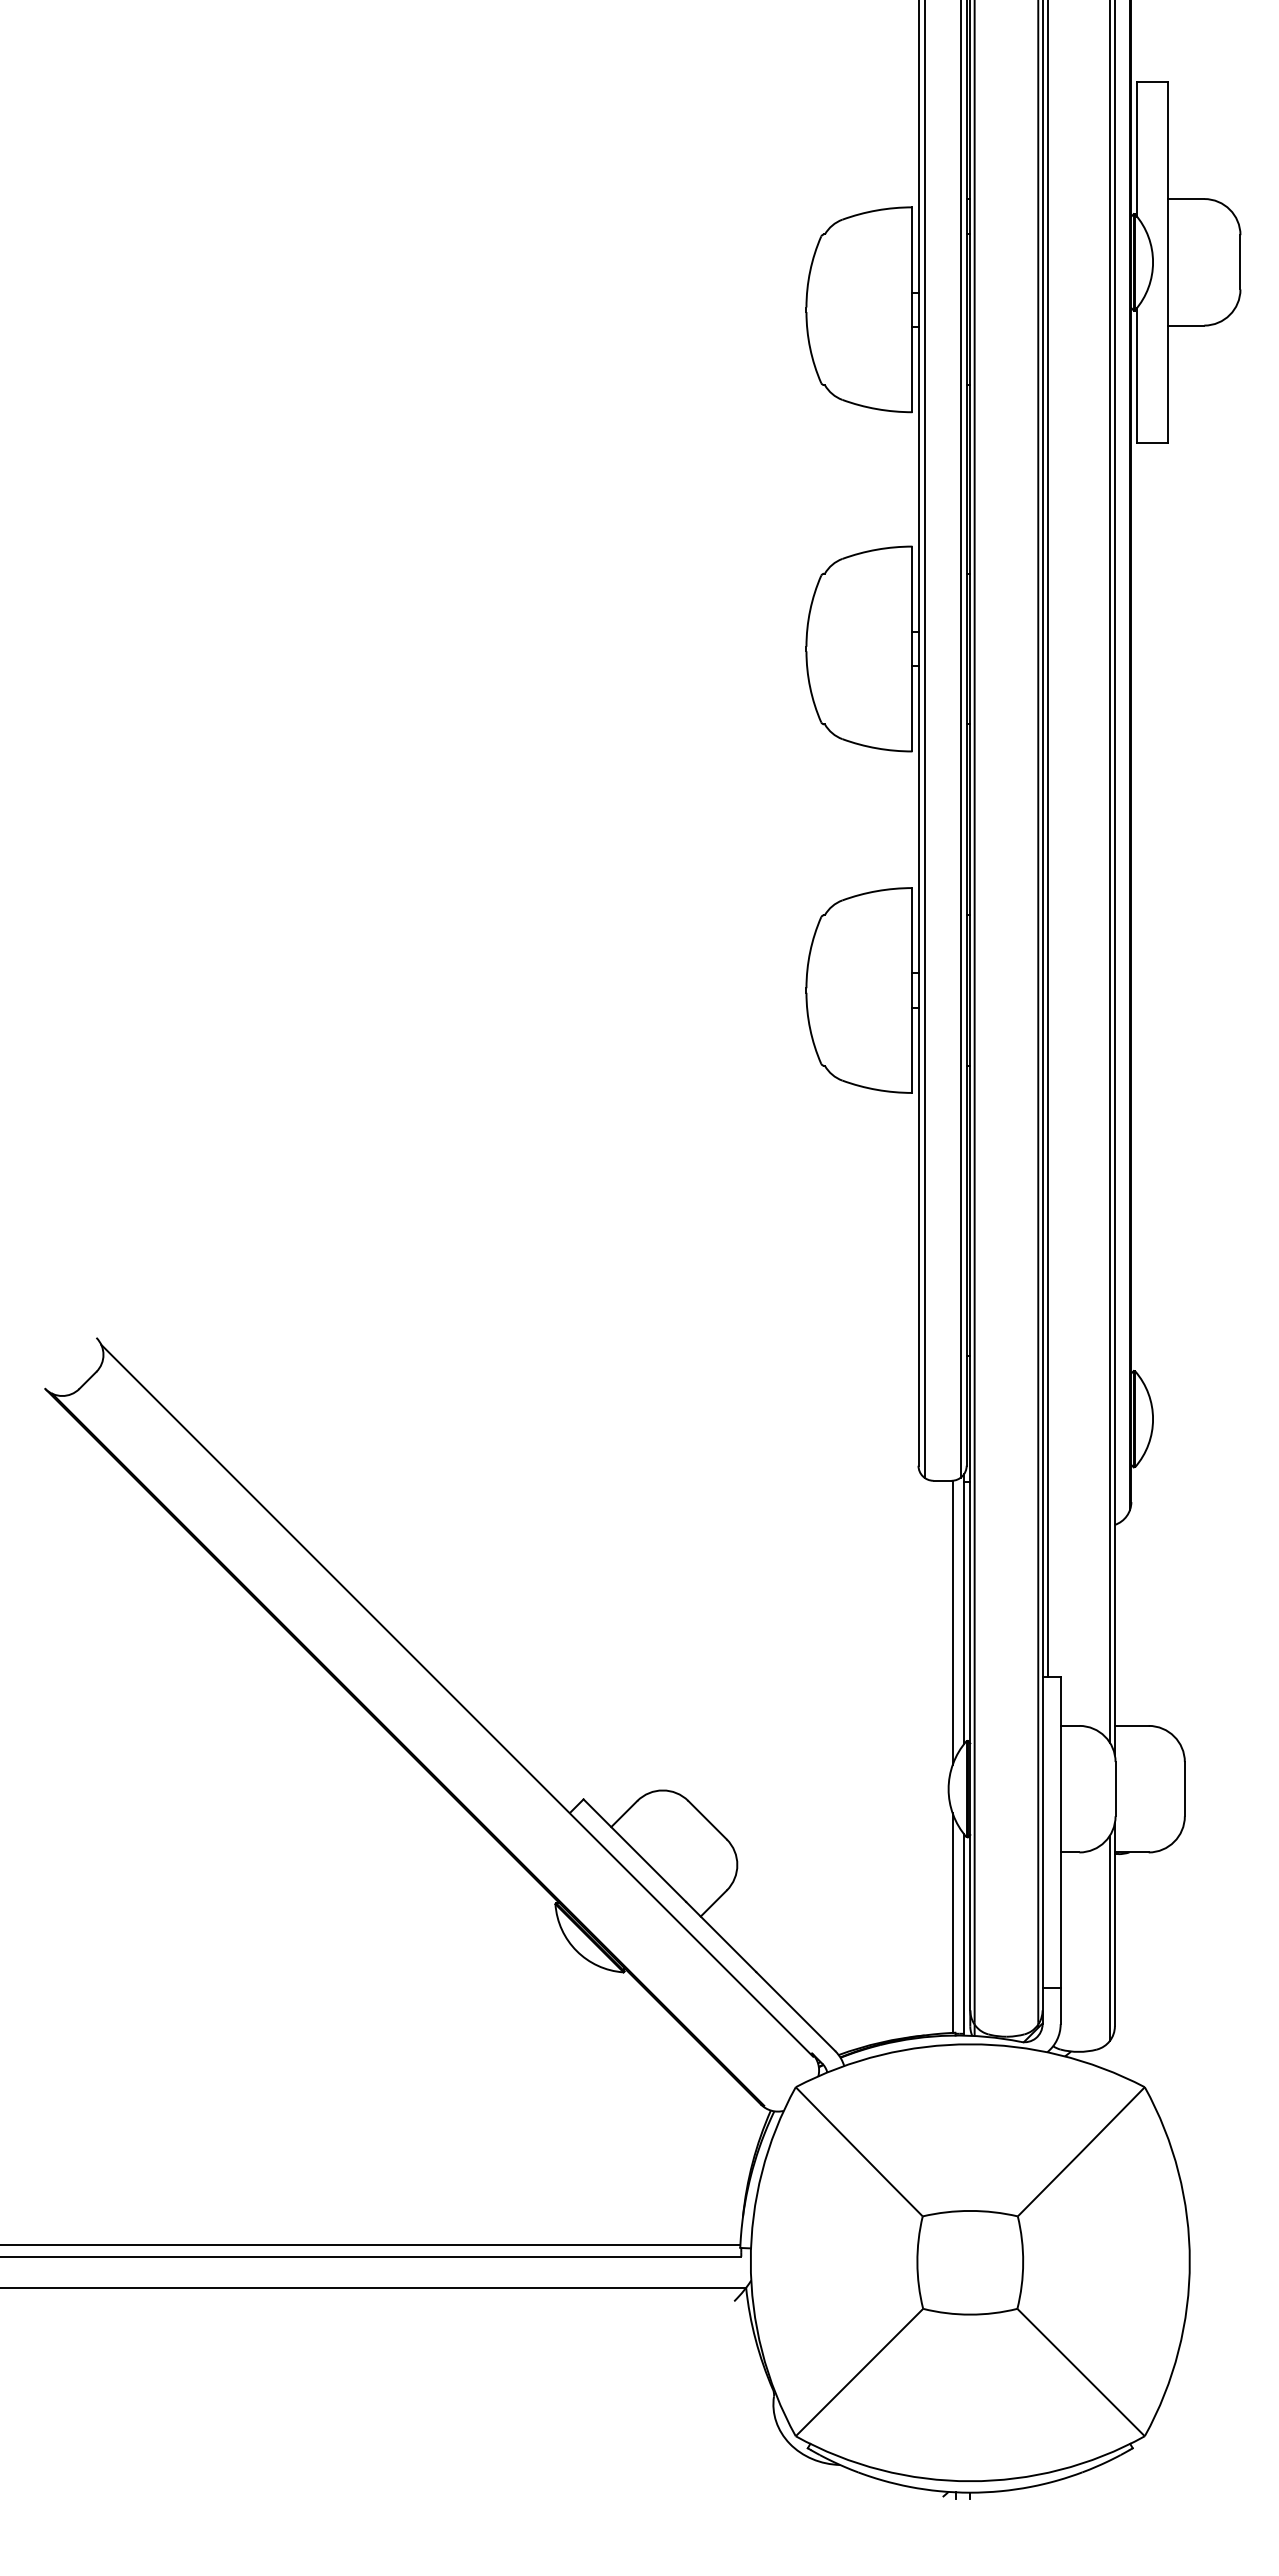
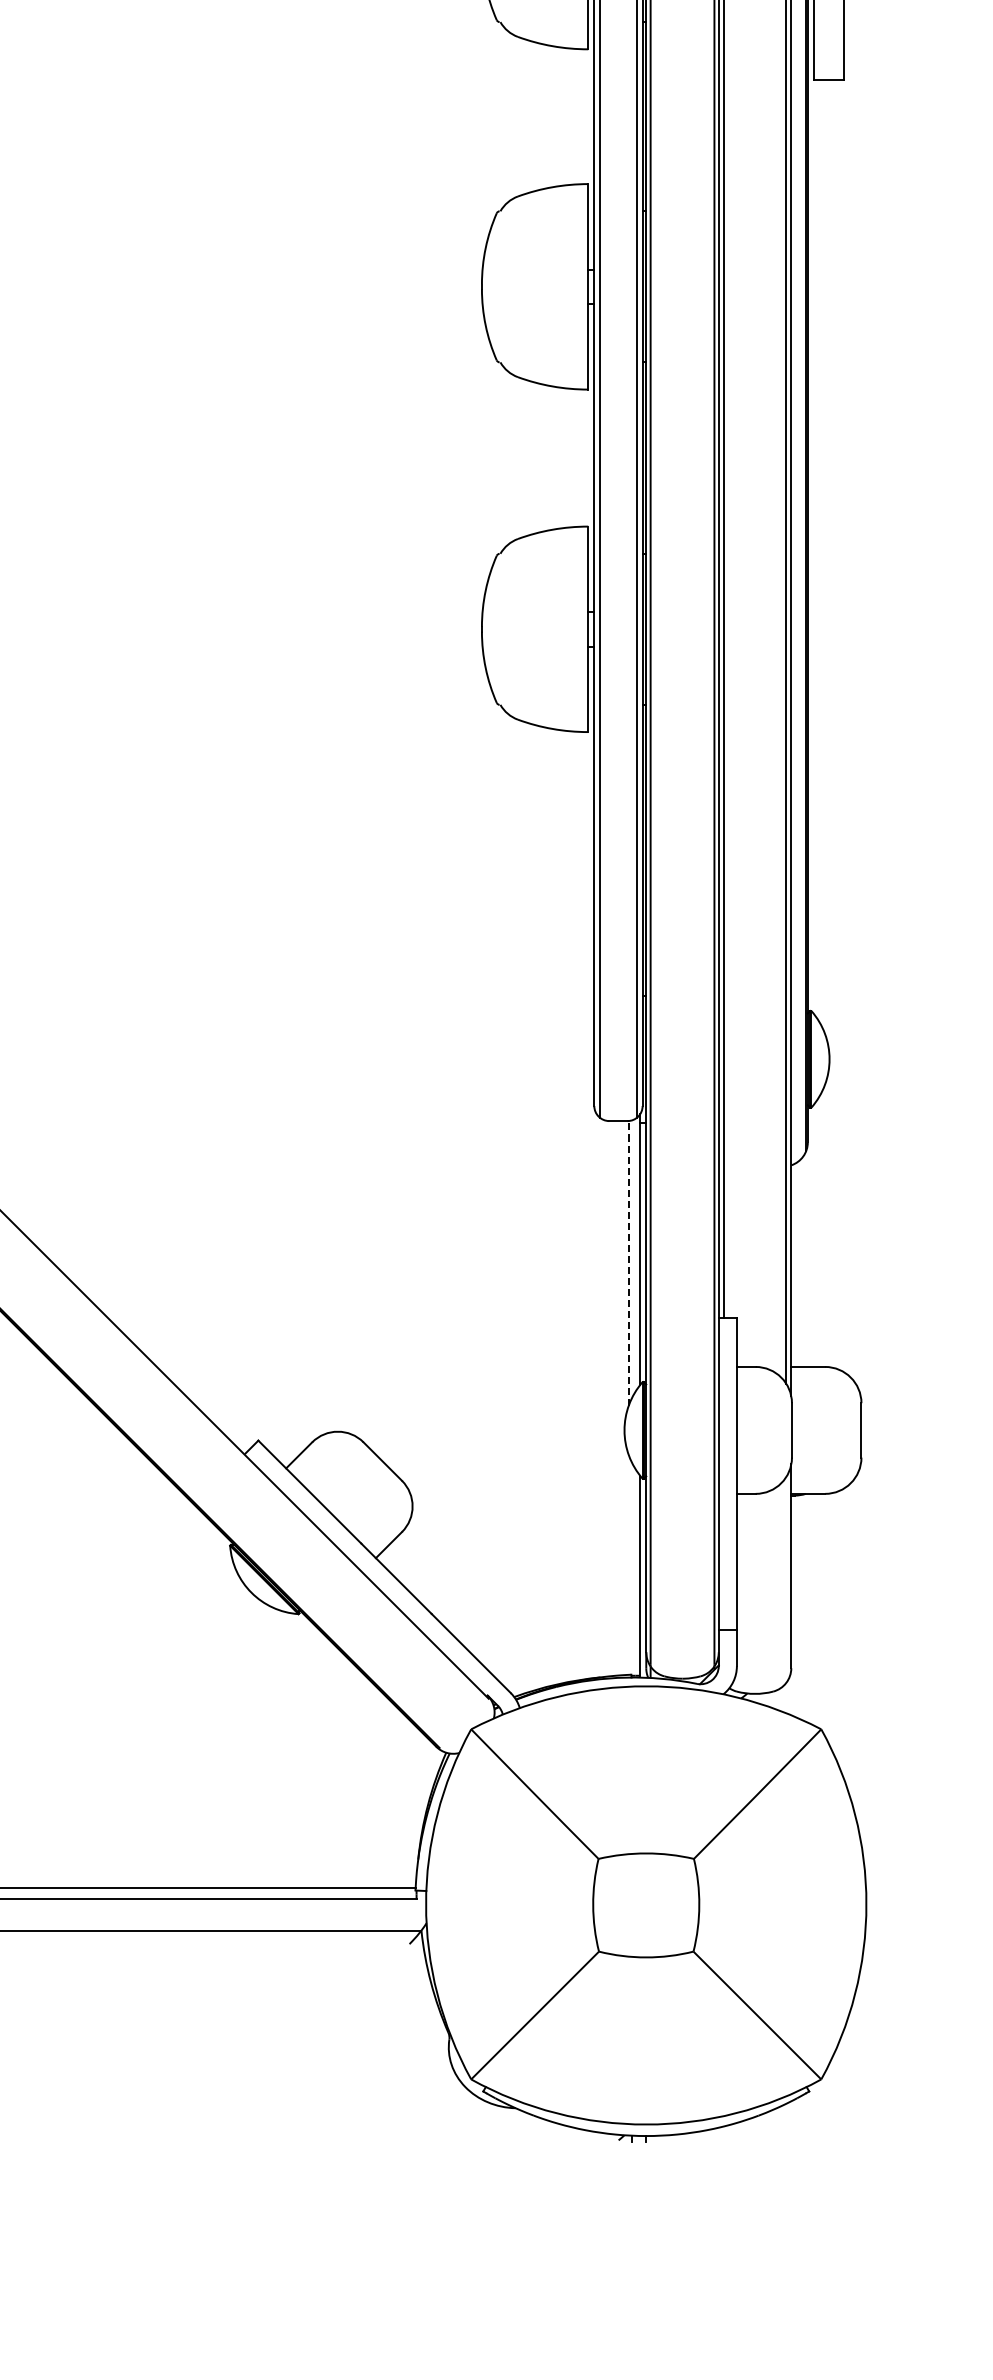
line: (952, 1622) -> (628, 1263), solid -> dashed
line: (952, 1922) -> (628, 1564), removed
line: (1109, 1938) -> (785, 1580), removed

